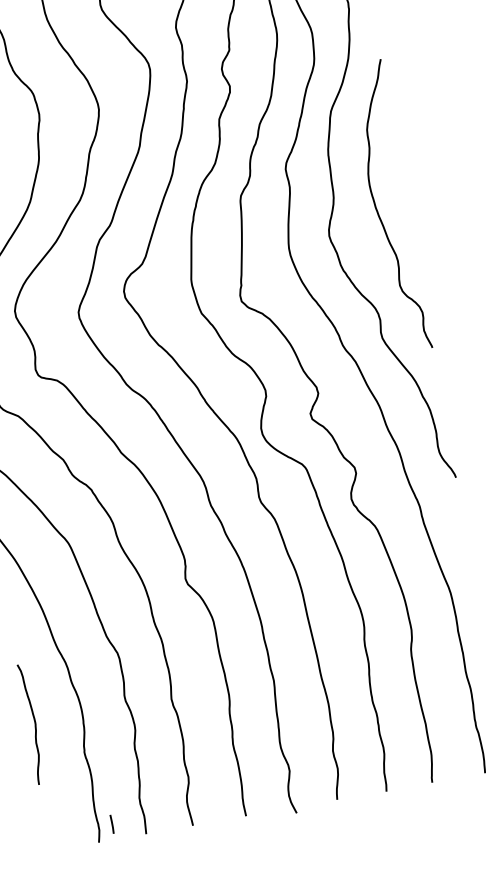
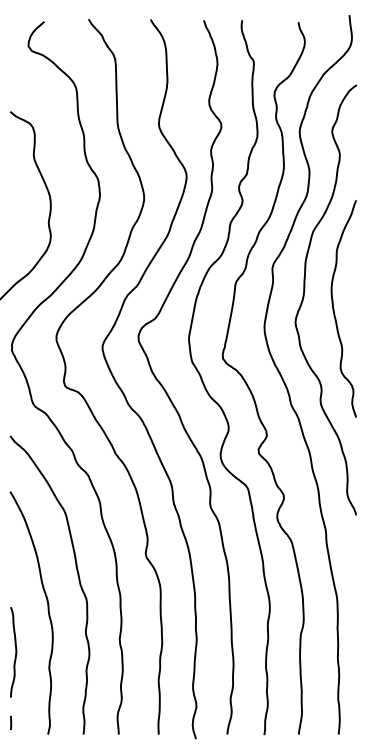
curve: (34, 723) -> (15, 652), moved
line: (112, 823) -> (11, 722), moved

